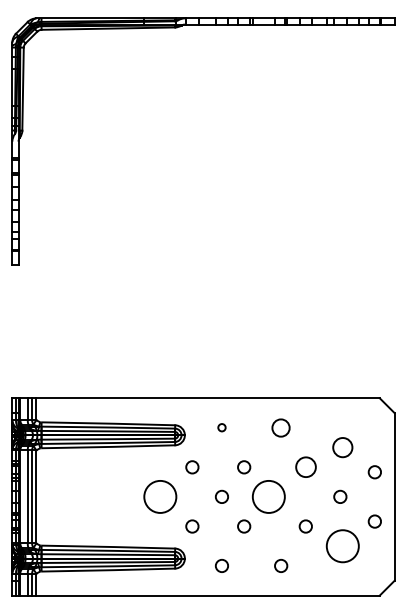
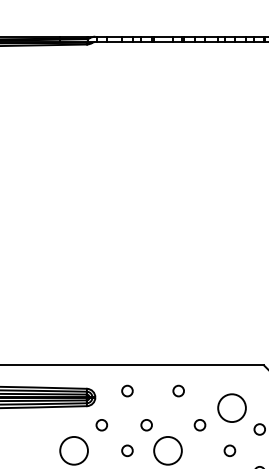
circle: (221, 427) -> (127, 390), size x1.67
circle: (281, 427) -> (178, 390), size x0.71
circle: (342, 447) -> (231, 408), size x1.67
circle: (305, 467) -> (199, 425), size x0.62

